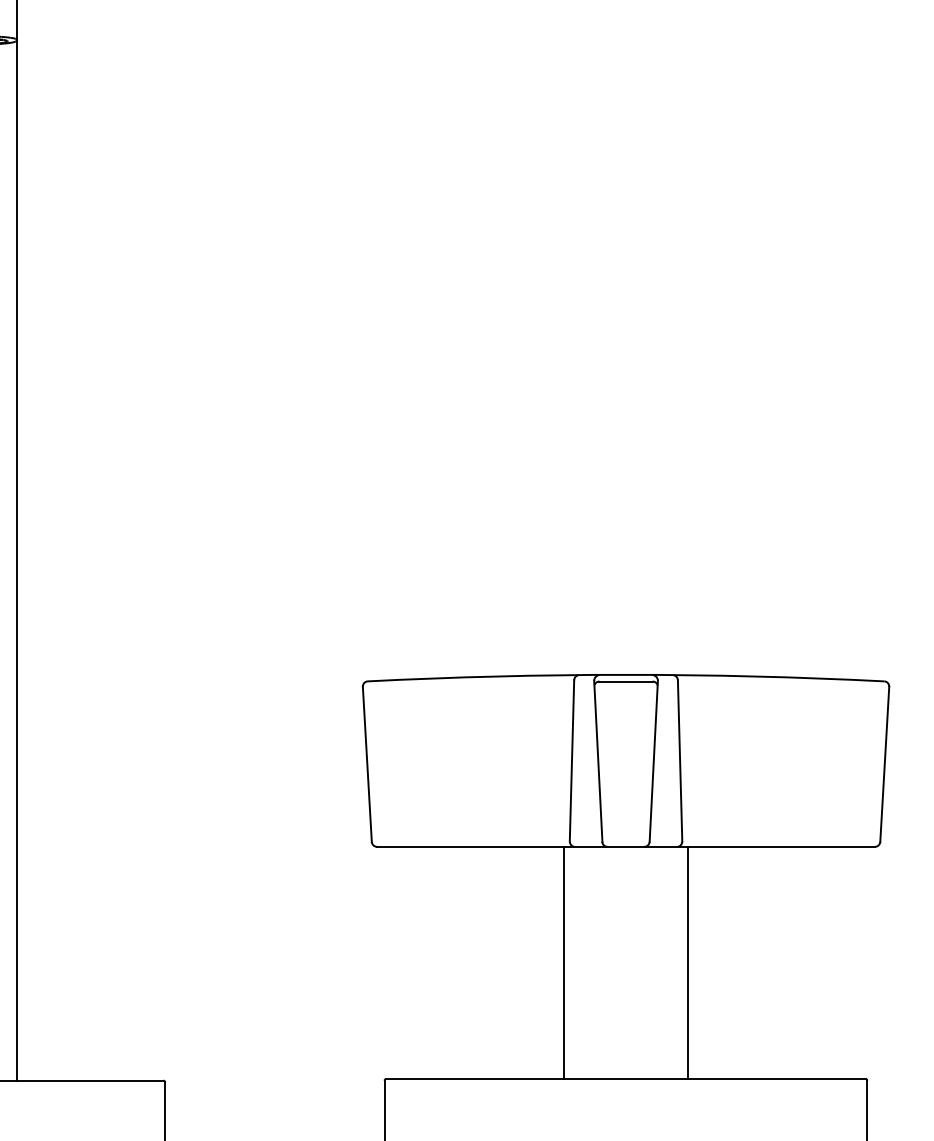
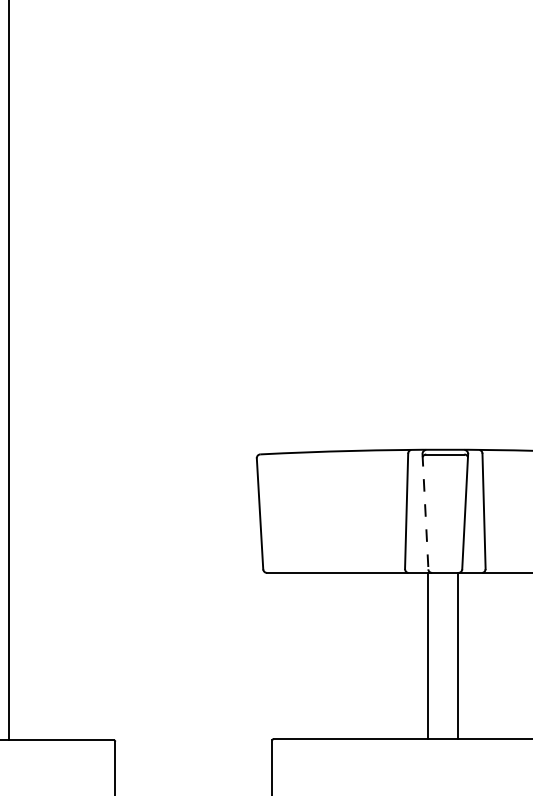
line: (598, 761) -> (425, 511), solid -> dashed
line: (563, 962) -> (427, 655), moved
line: (688, 962) -> (458, 655), moved

